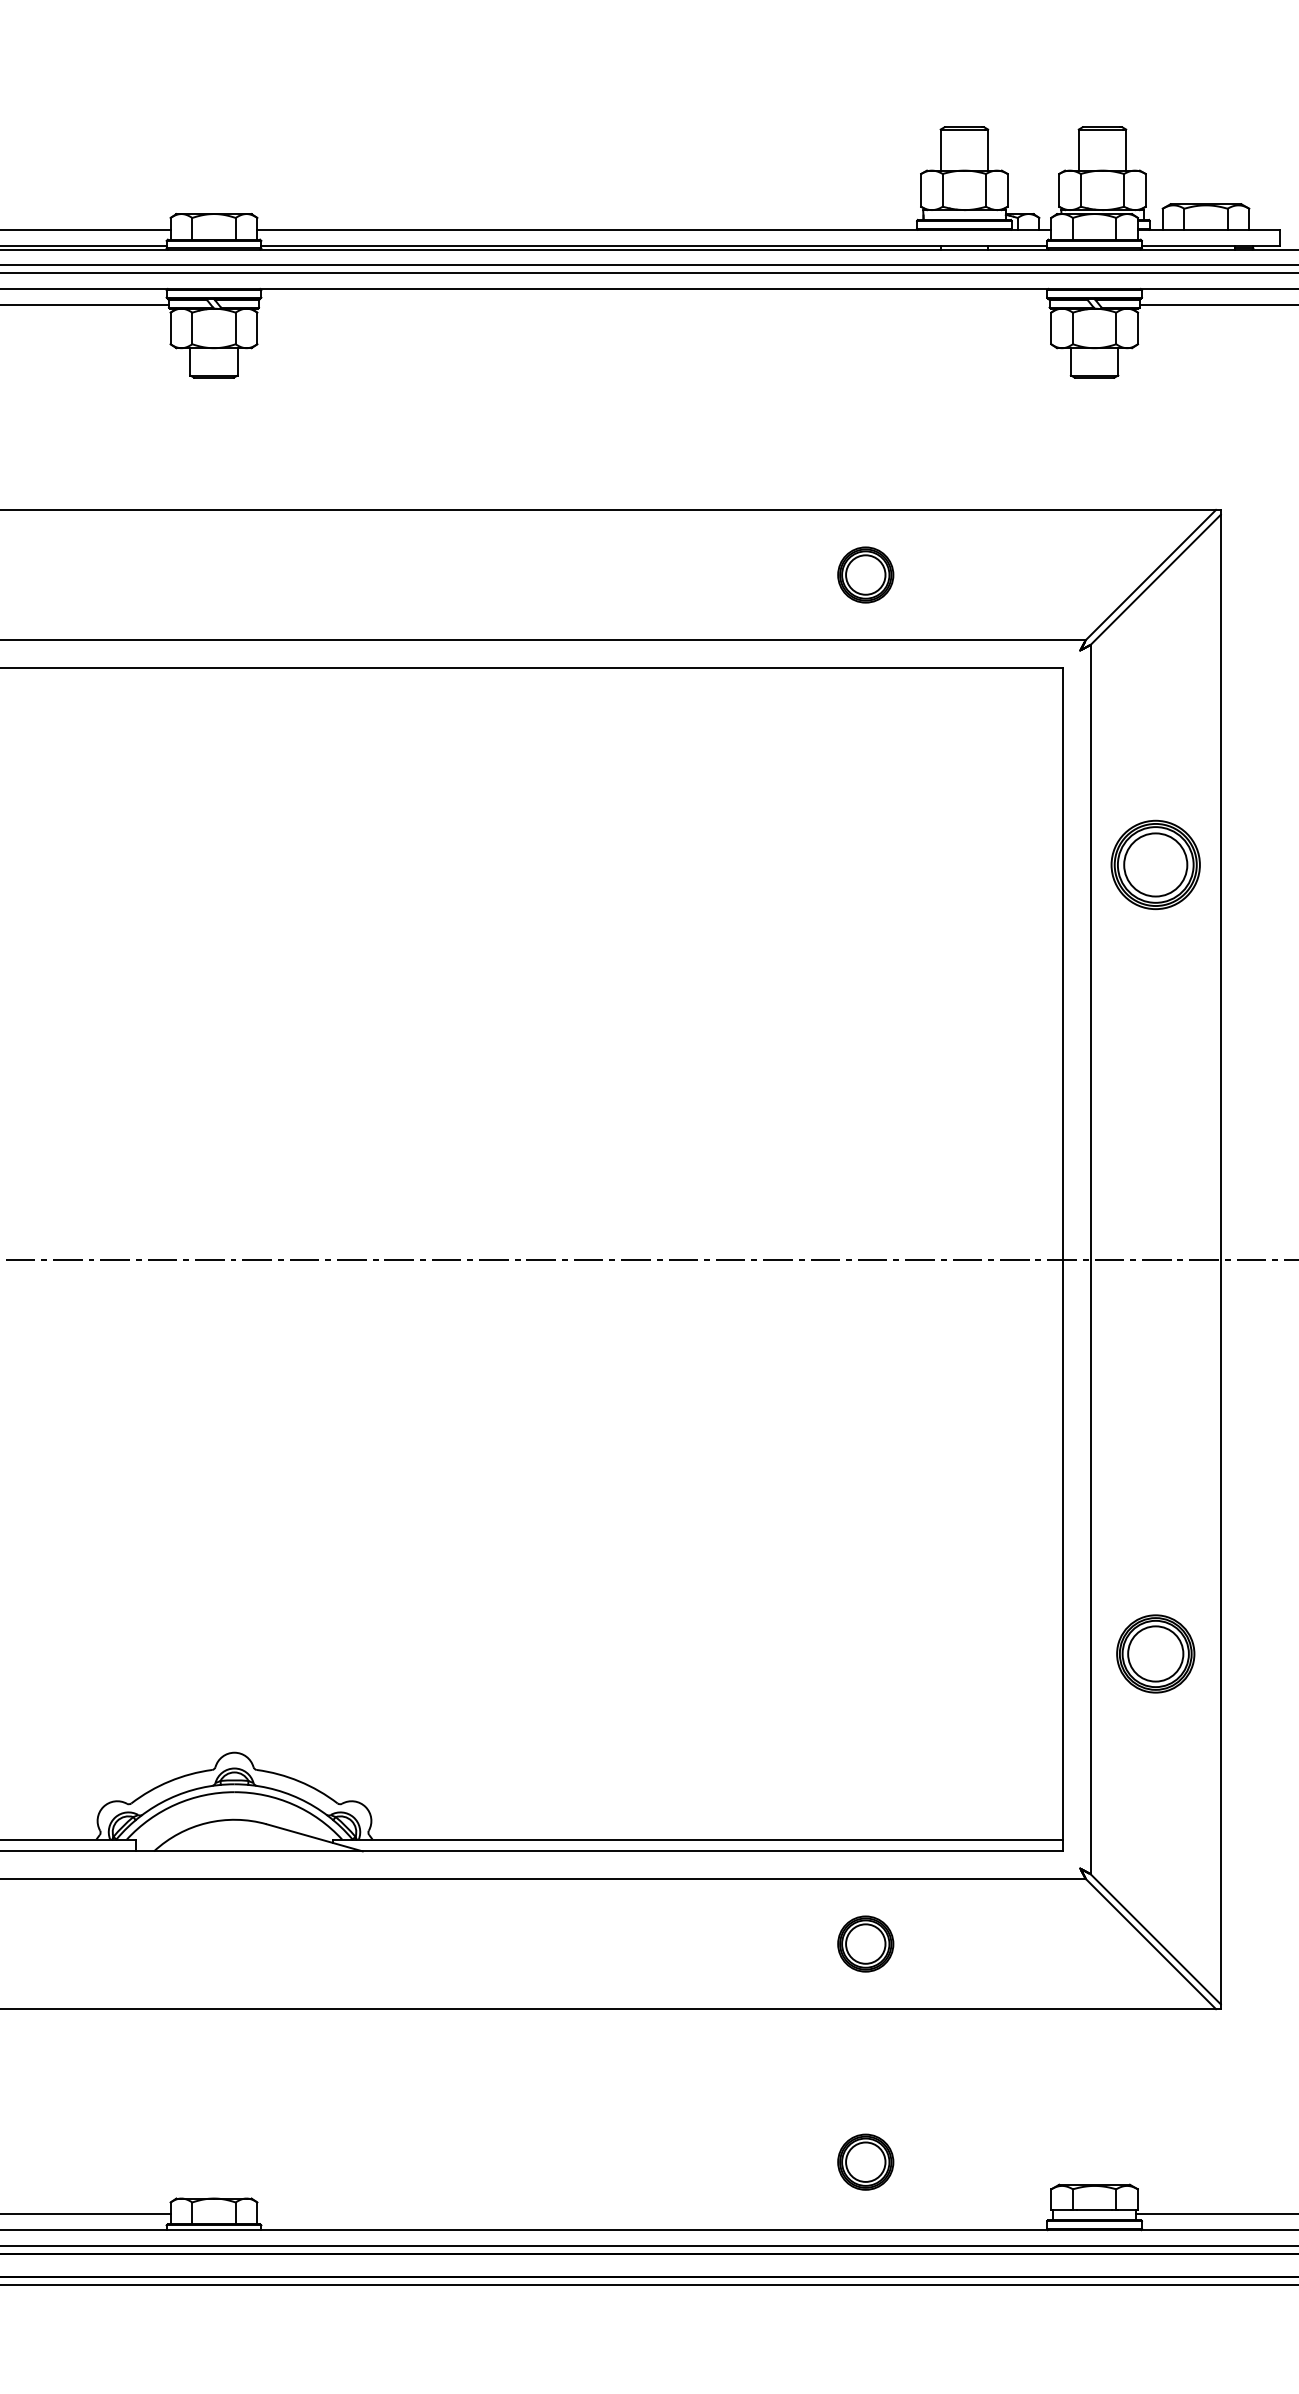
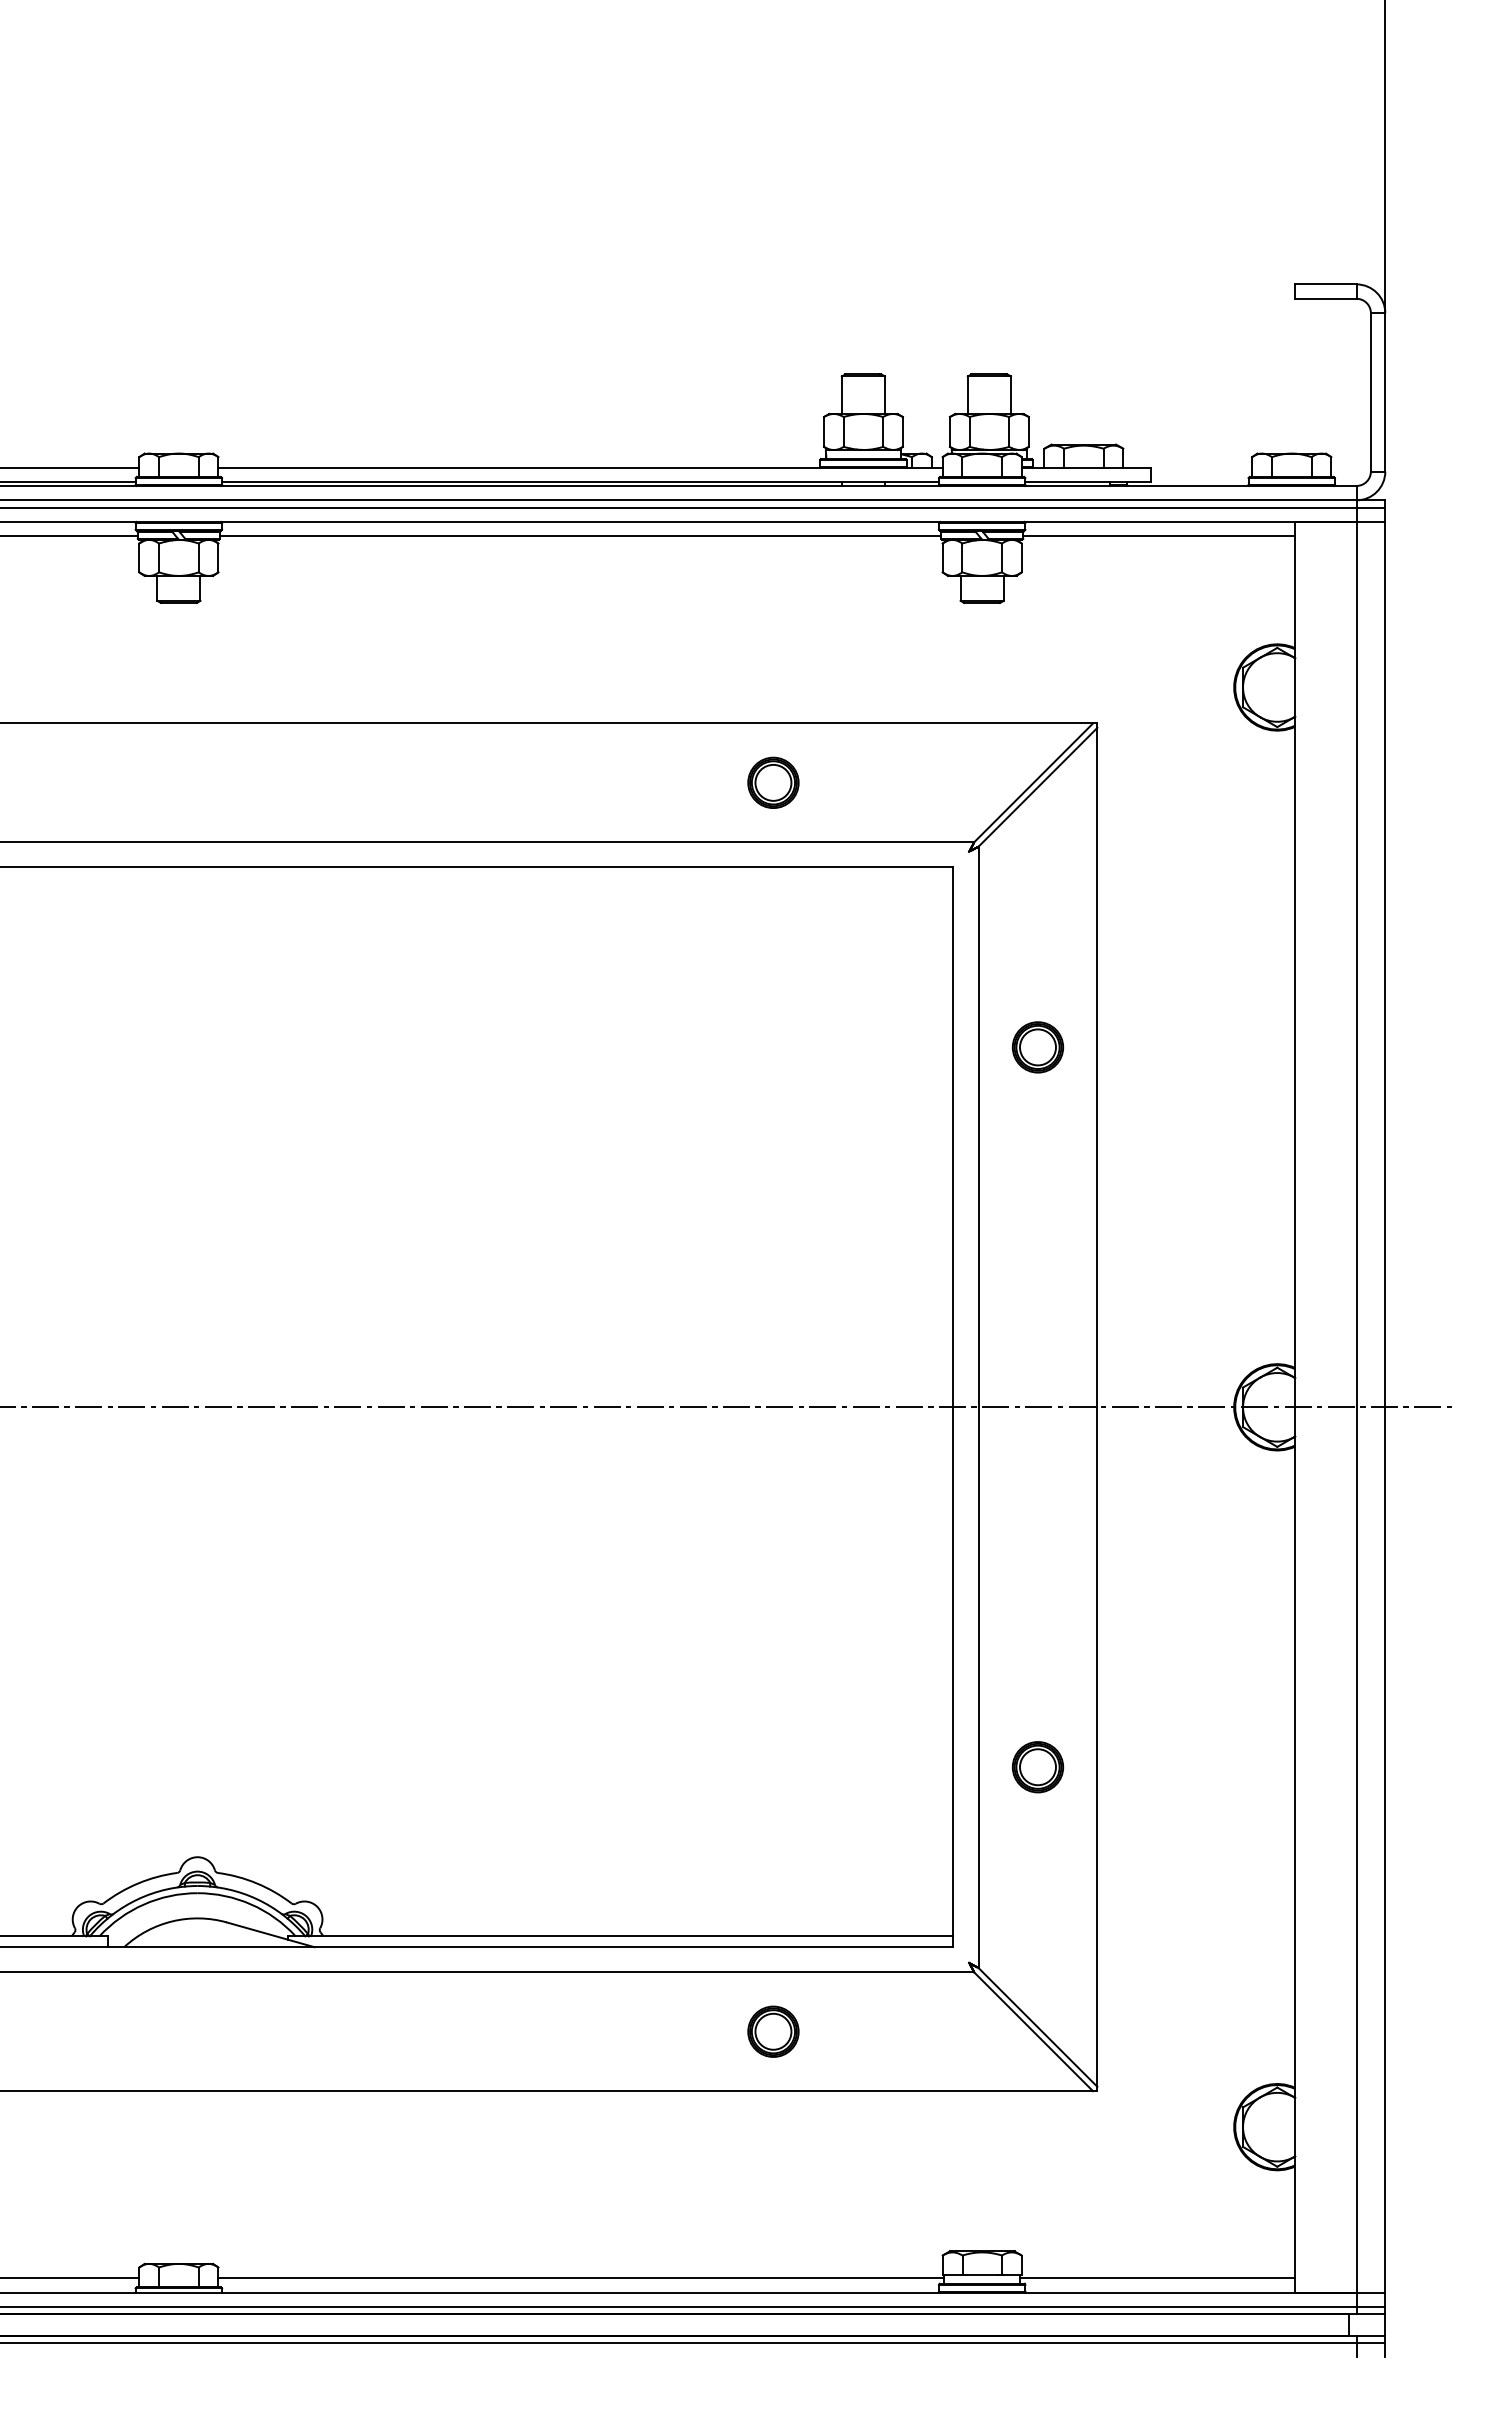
line: (654, 304) -> (580, 536), added
part: (1155, 865) -> (1037, 1047), size x0.62
part: (1155, 1654) -> (1037, 1767), size x0.71
part: (865, 2161) -> (773, 2230), removed
line: (655, 2214) -> (581, 2278), added

